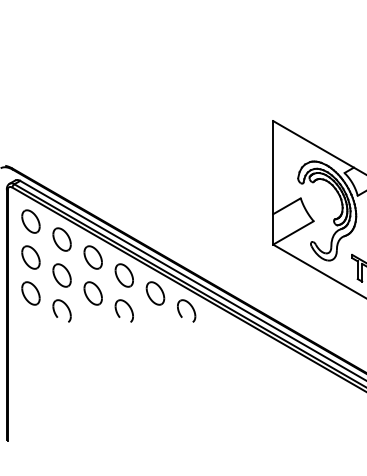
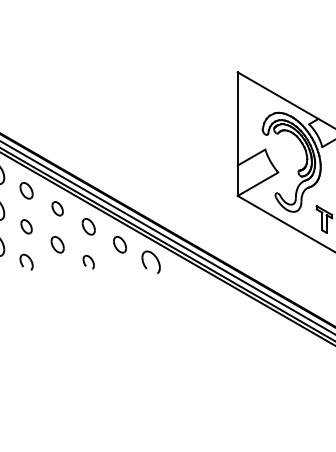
part: (61, 239) -> (26, 190), size x0.7
part: (92, 257) -> (57, 208), size x0.6
part: (61, 275) -> (26, 226), size x0.6
part: (123, 275) -> (88, 226), size x0.7
part: (92, 293) -> (57, 244), size x0.7
part: (155, 293) -> (120, 244), size x0.7
part: (61, 310) -> (26, 261), size x0.7
part: (123, 310) -> (88, 261), size x0.6

